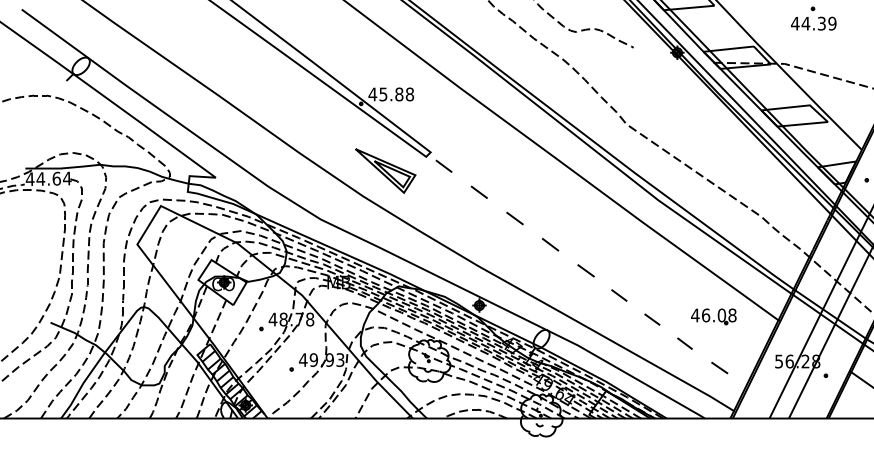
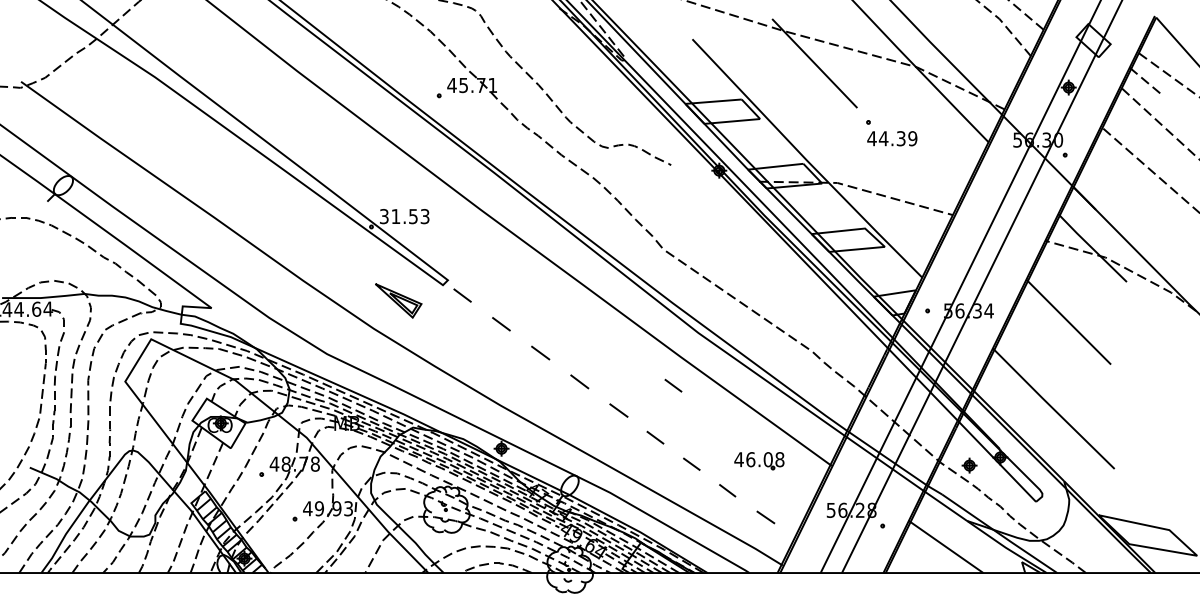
text: (813, 23) -> (892, 138), moved
text: (391, 94) -> (404, 216), 45.88 -> 31.53
part: (385, 170) -> (398, 300), size x0.7
line: (635, 248) -> (673, 385), added

